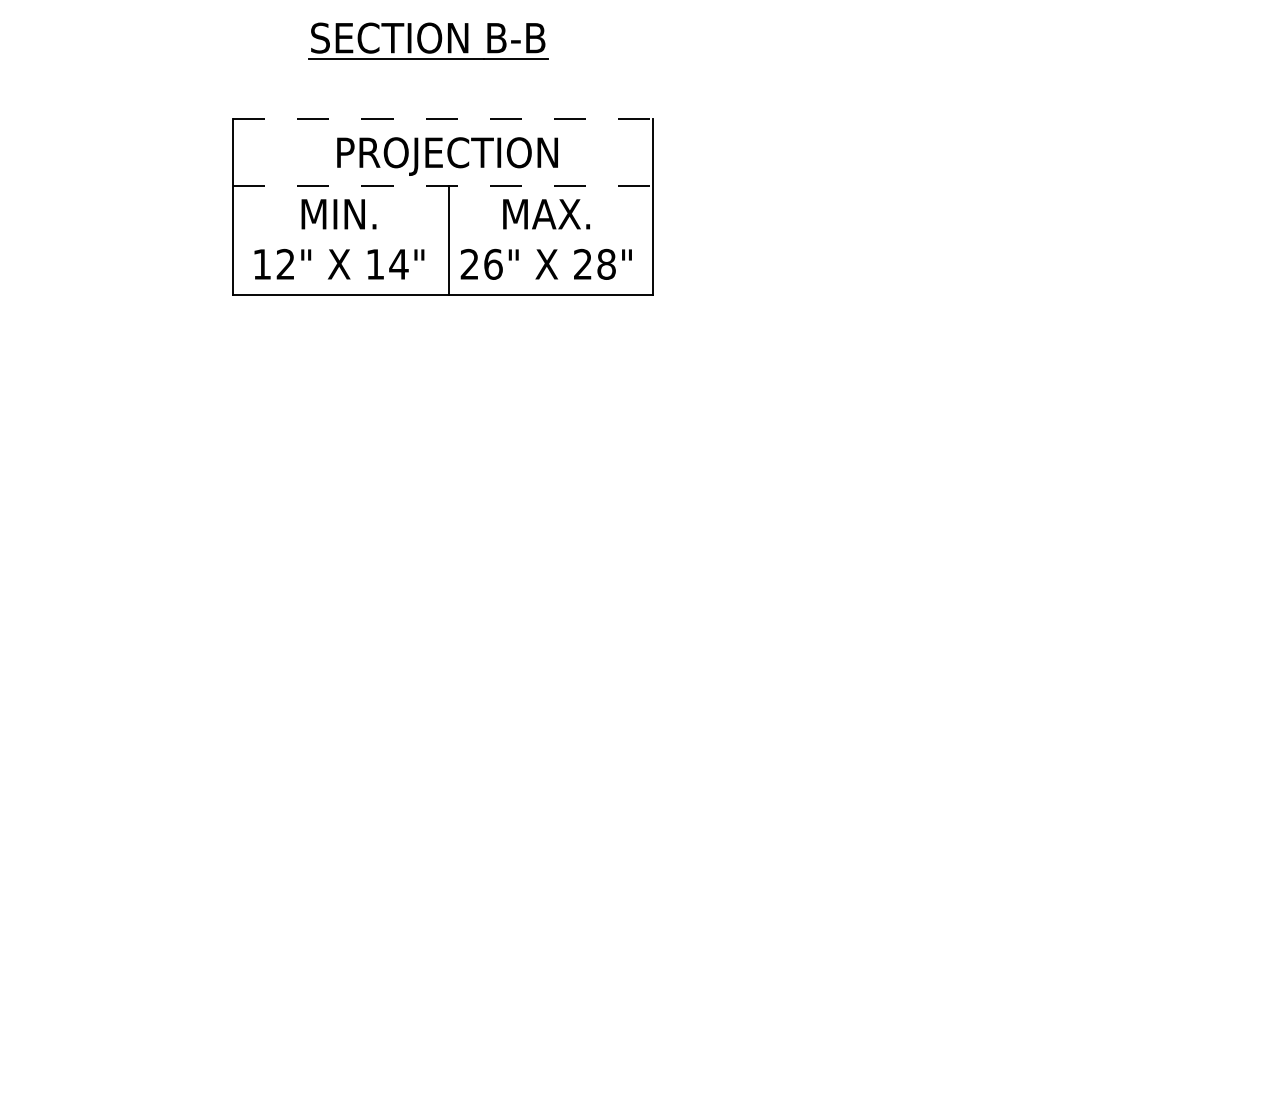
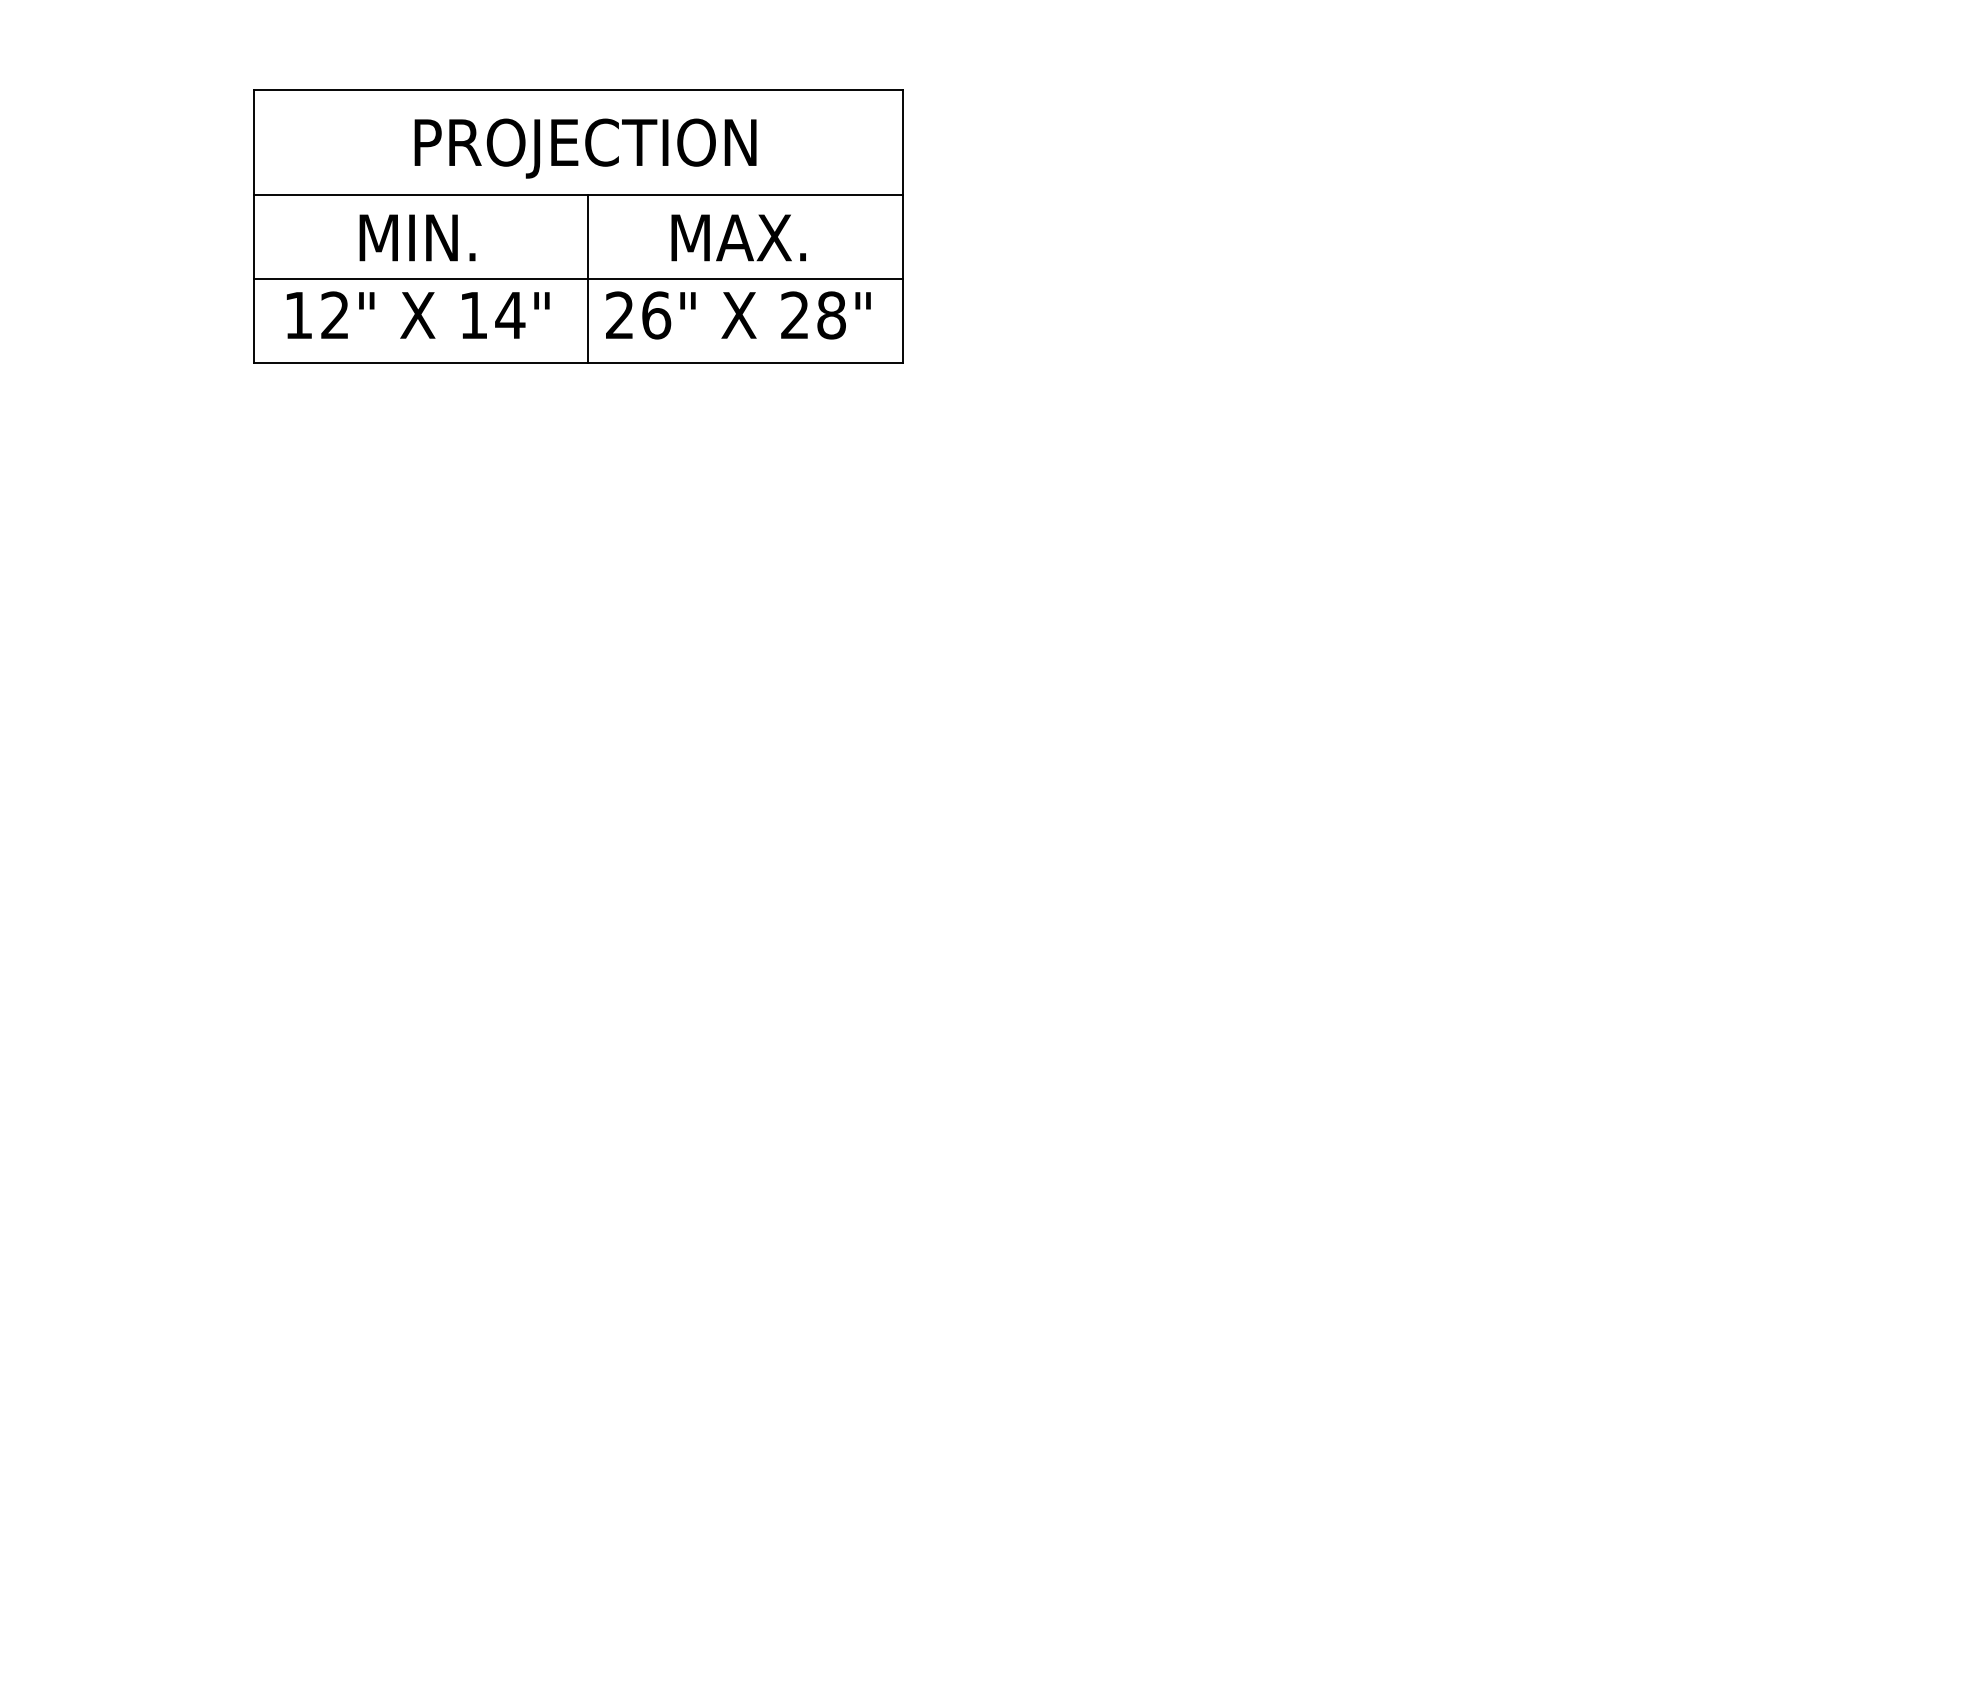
line: (442, 118) -> (577, 89), dashed -> solid
line: (442, 186) -> (577, 194), dashed -> solid
line: (442, 240) -> (577, 278), added

